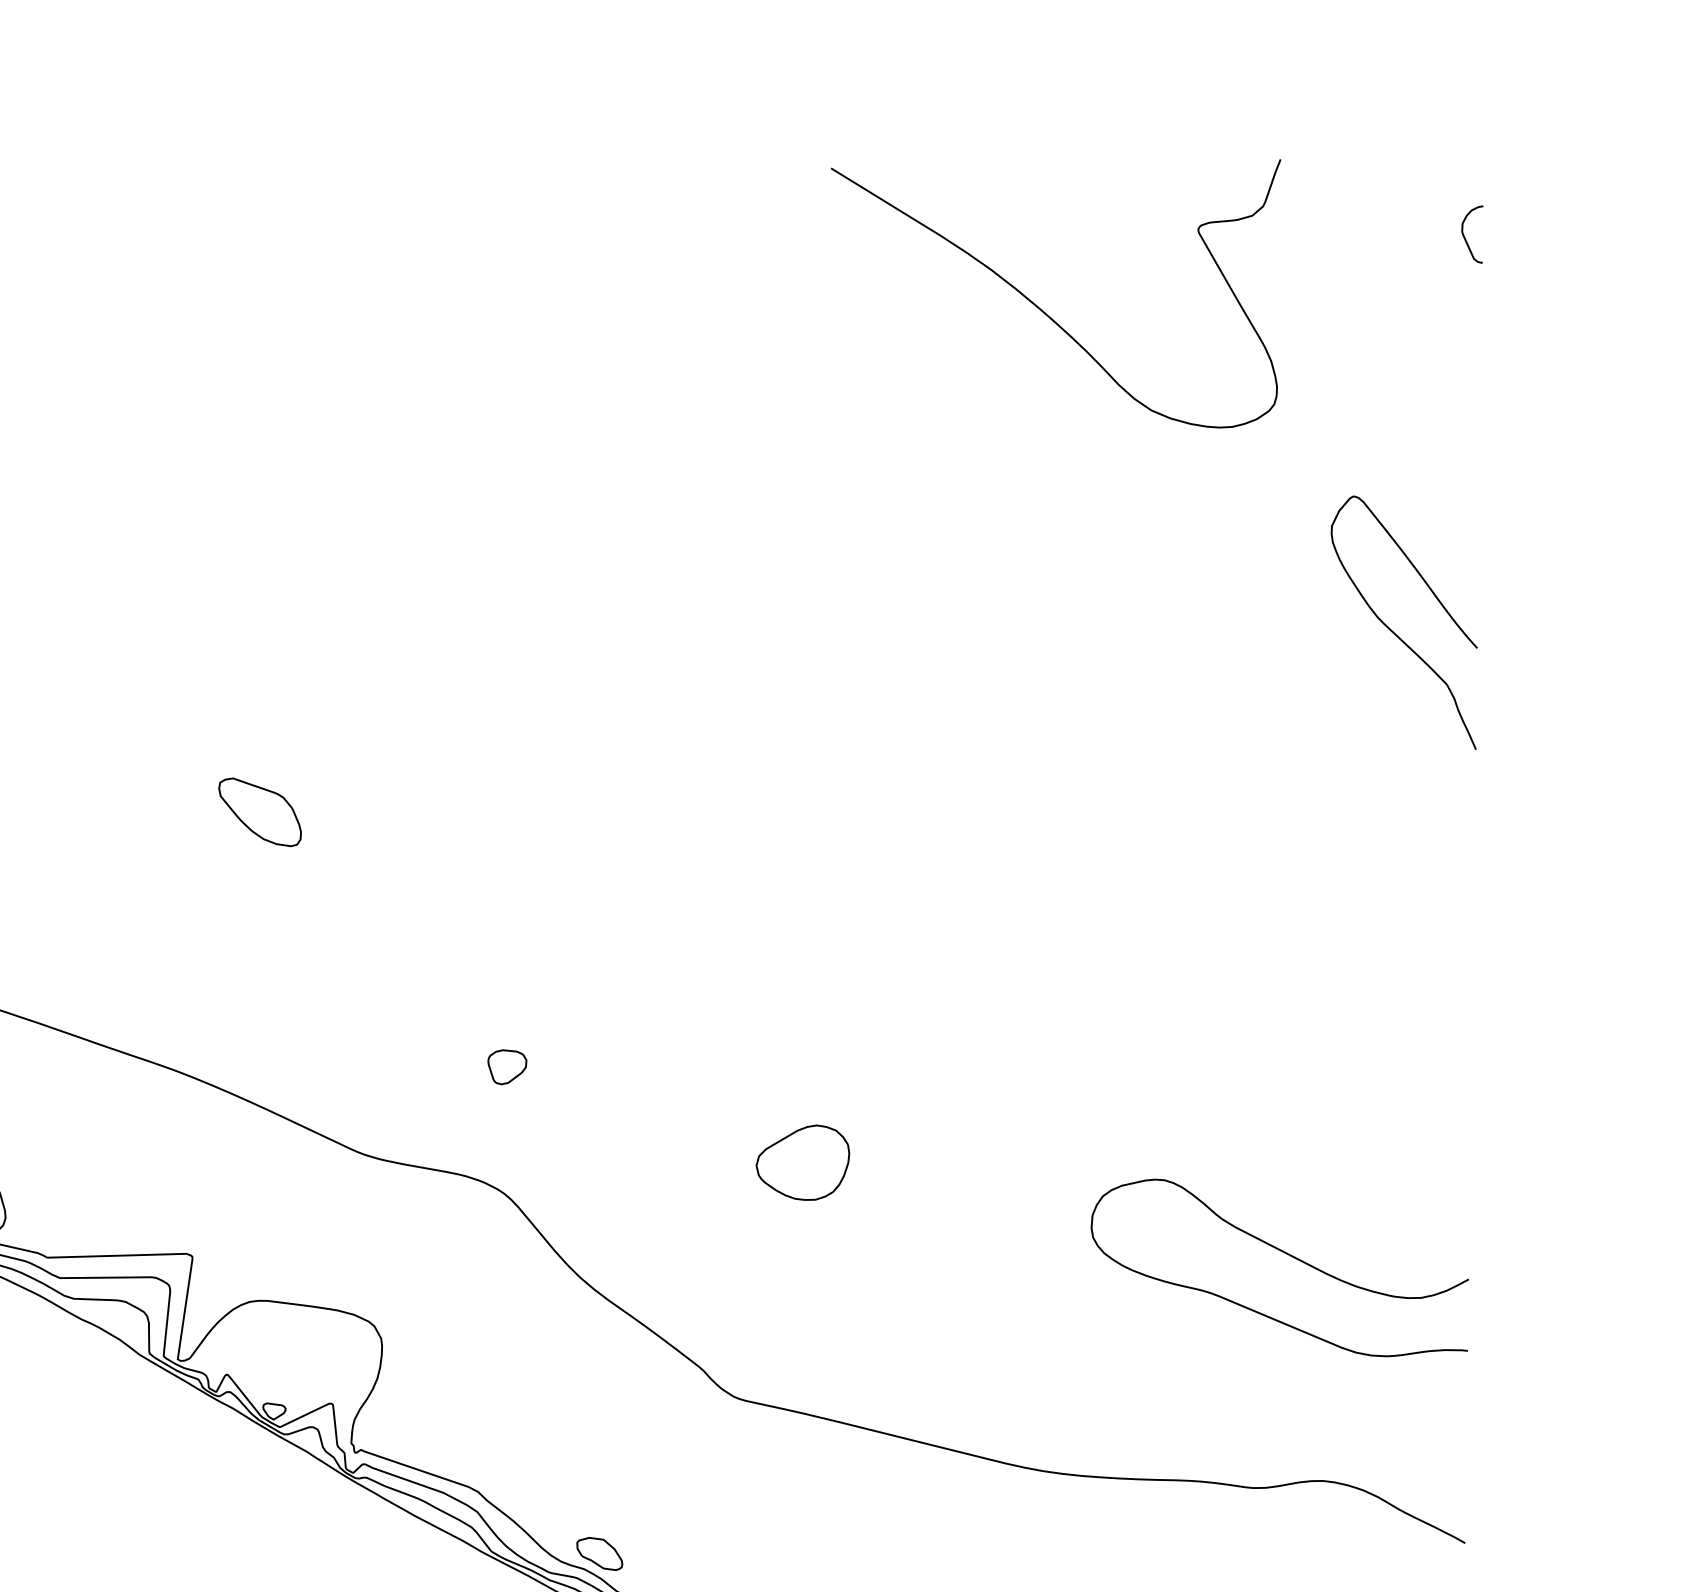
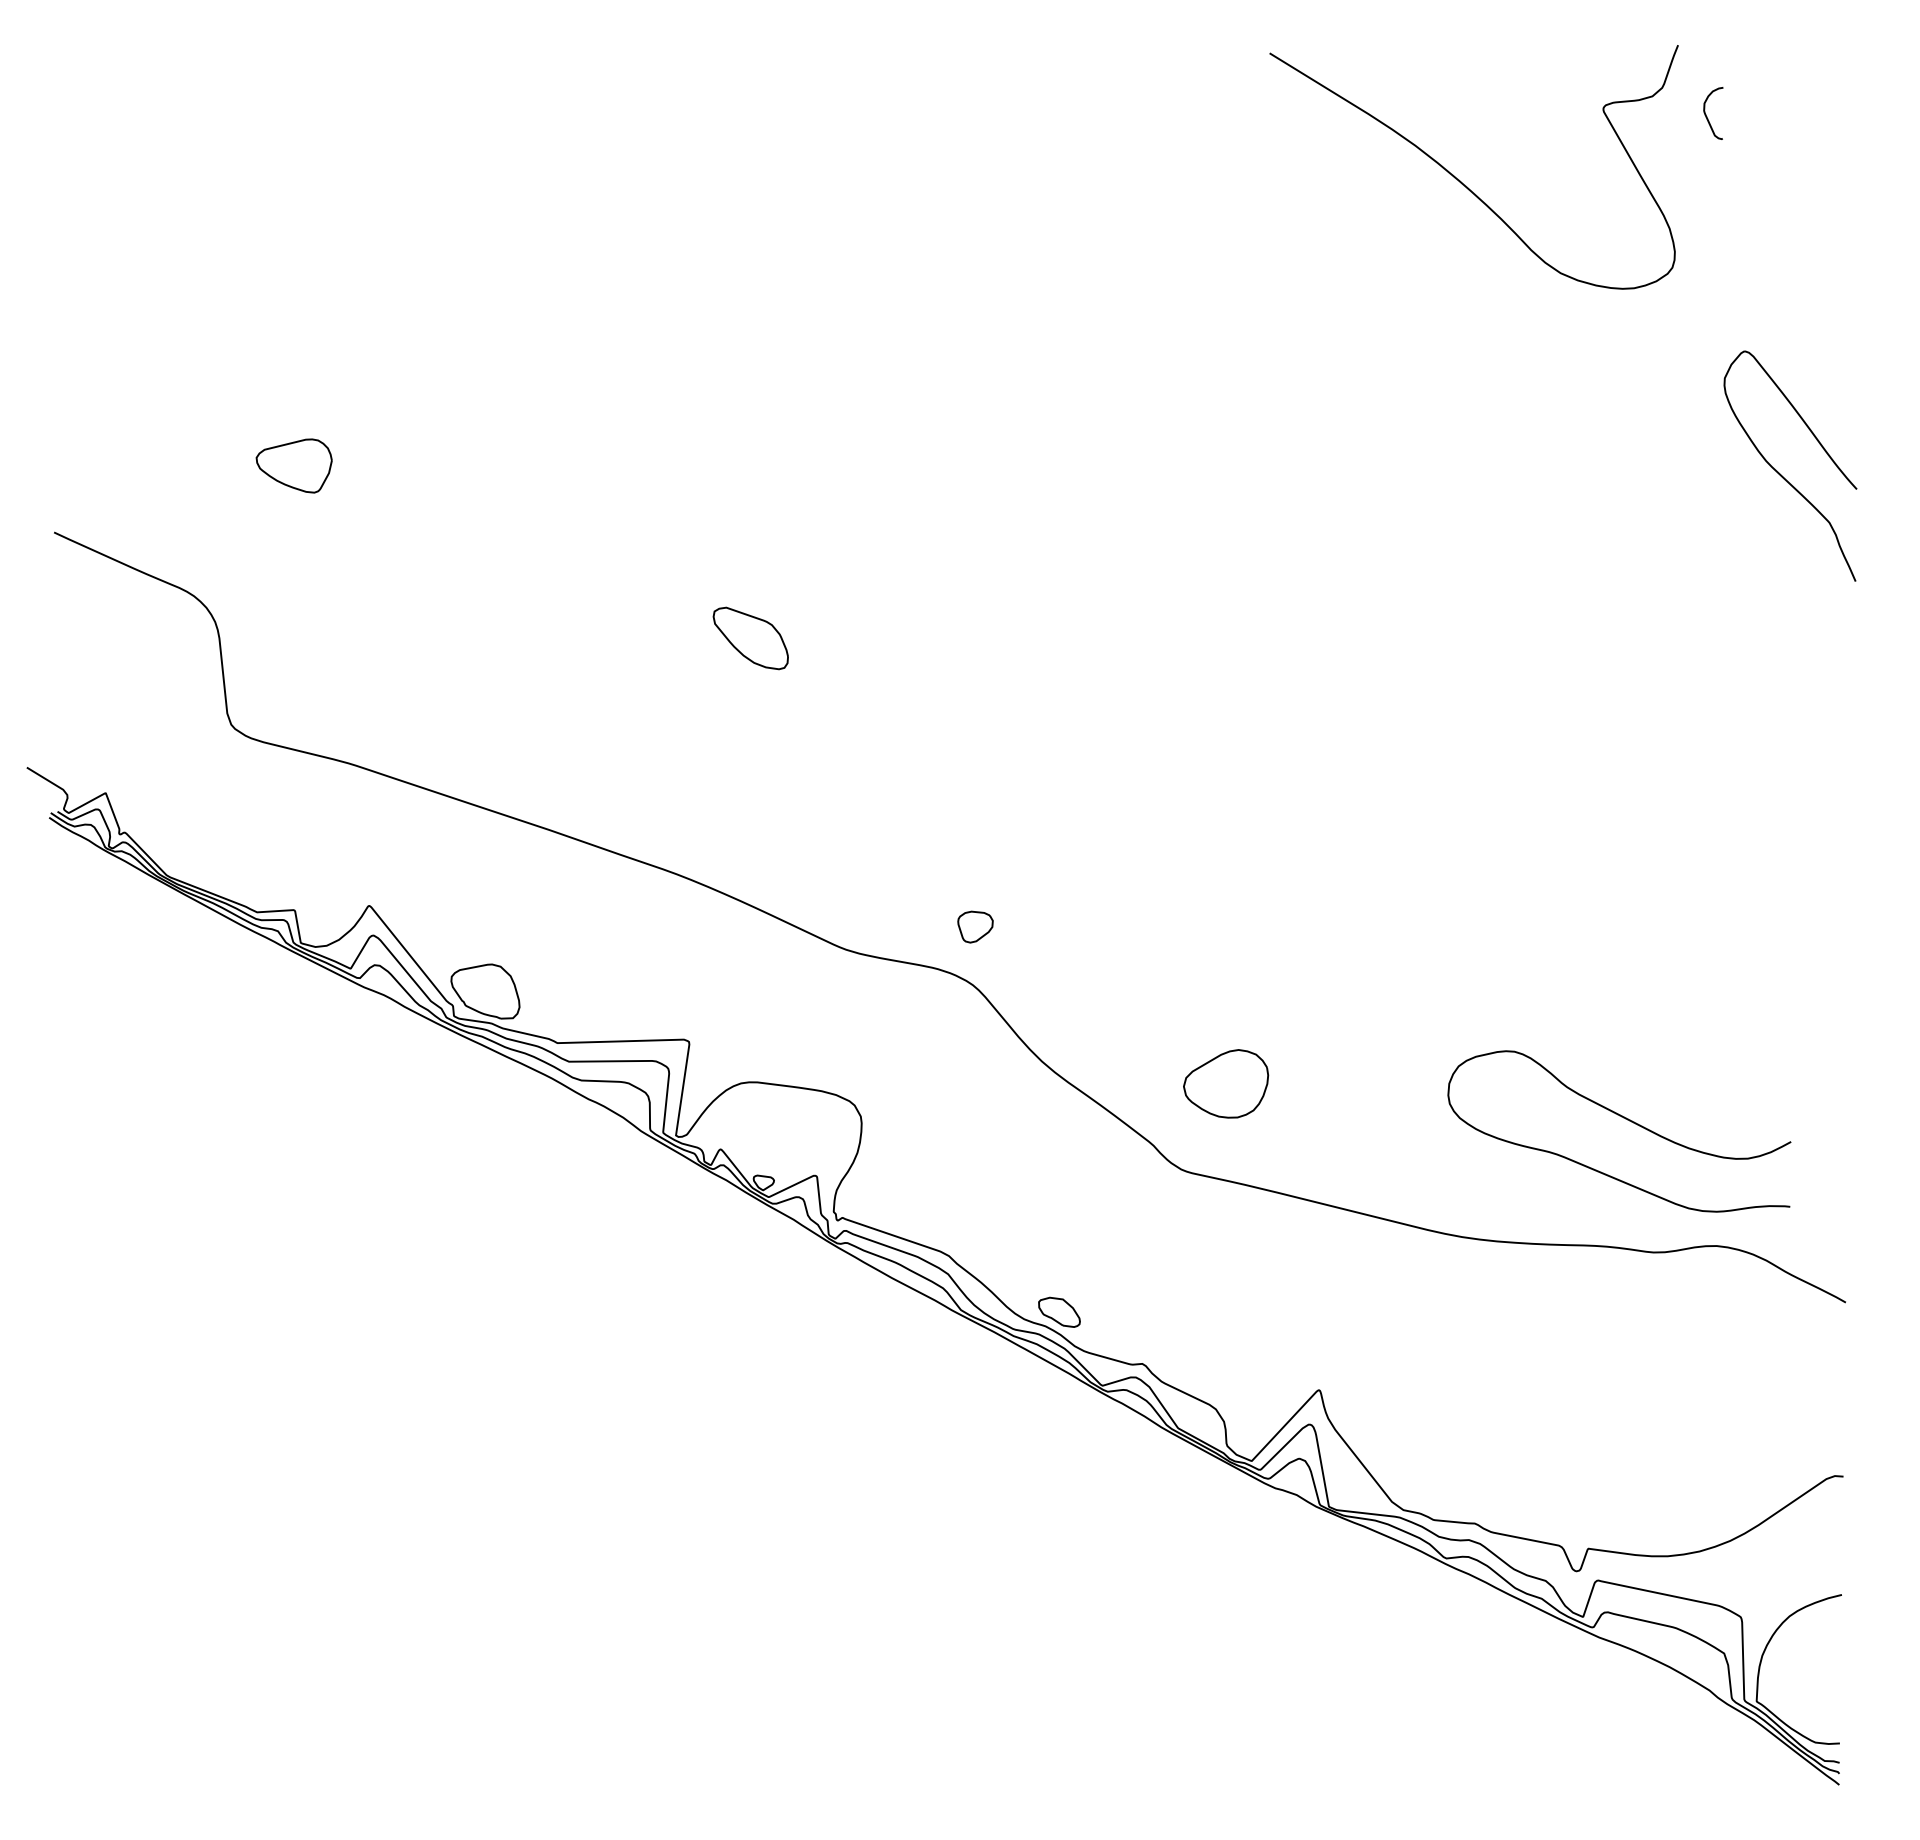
curve: (1465, 237) -> (1707, 116), moved
part: (507, 1066) -> (975, 926), moved
part: (803, 1162) -> (1226, 1083), moved
curve: (1286, 1254) -> (1625, 1119), moved

